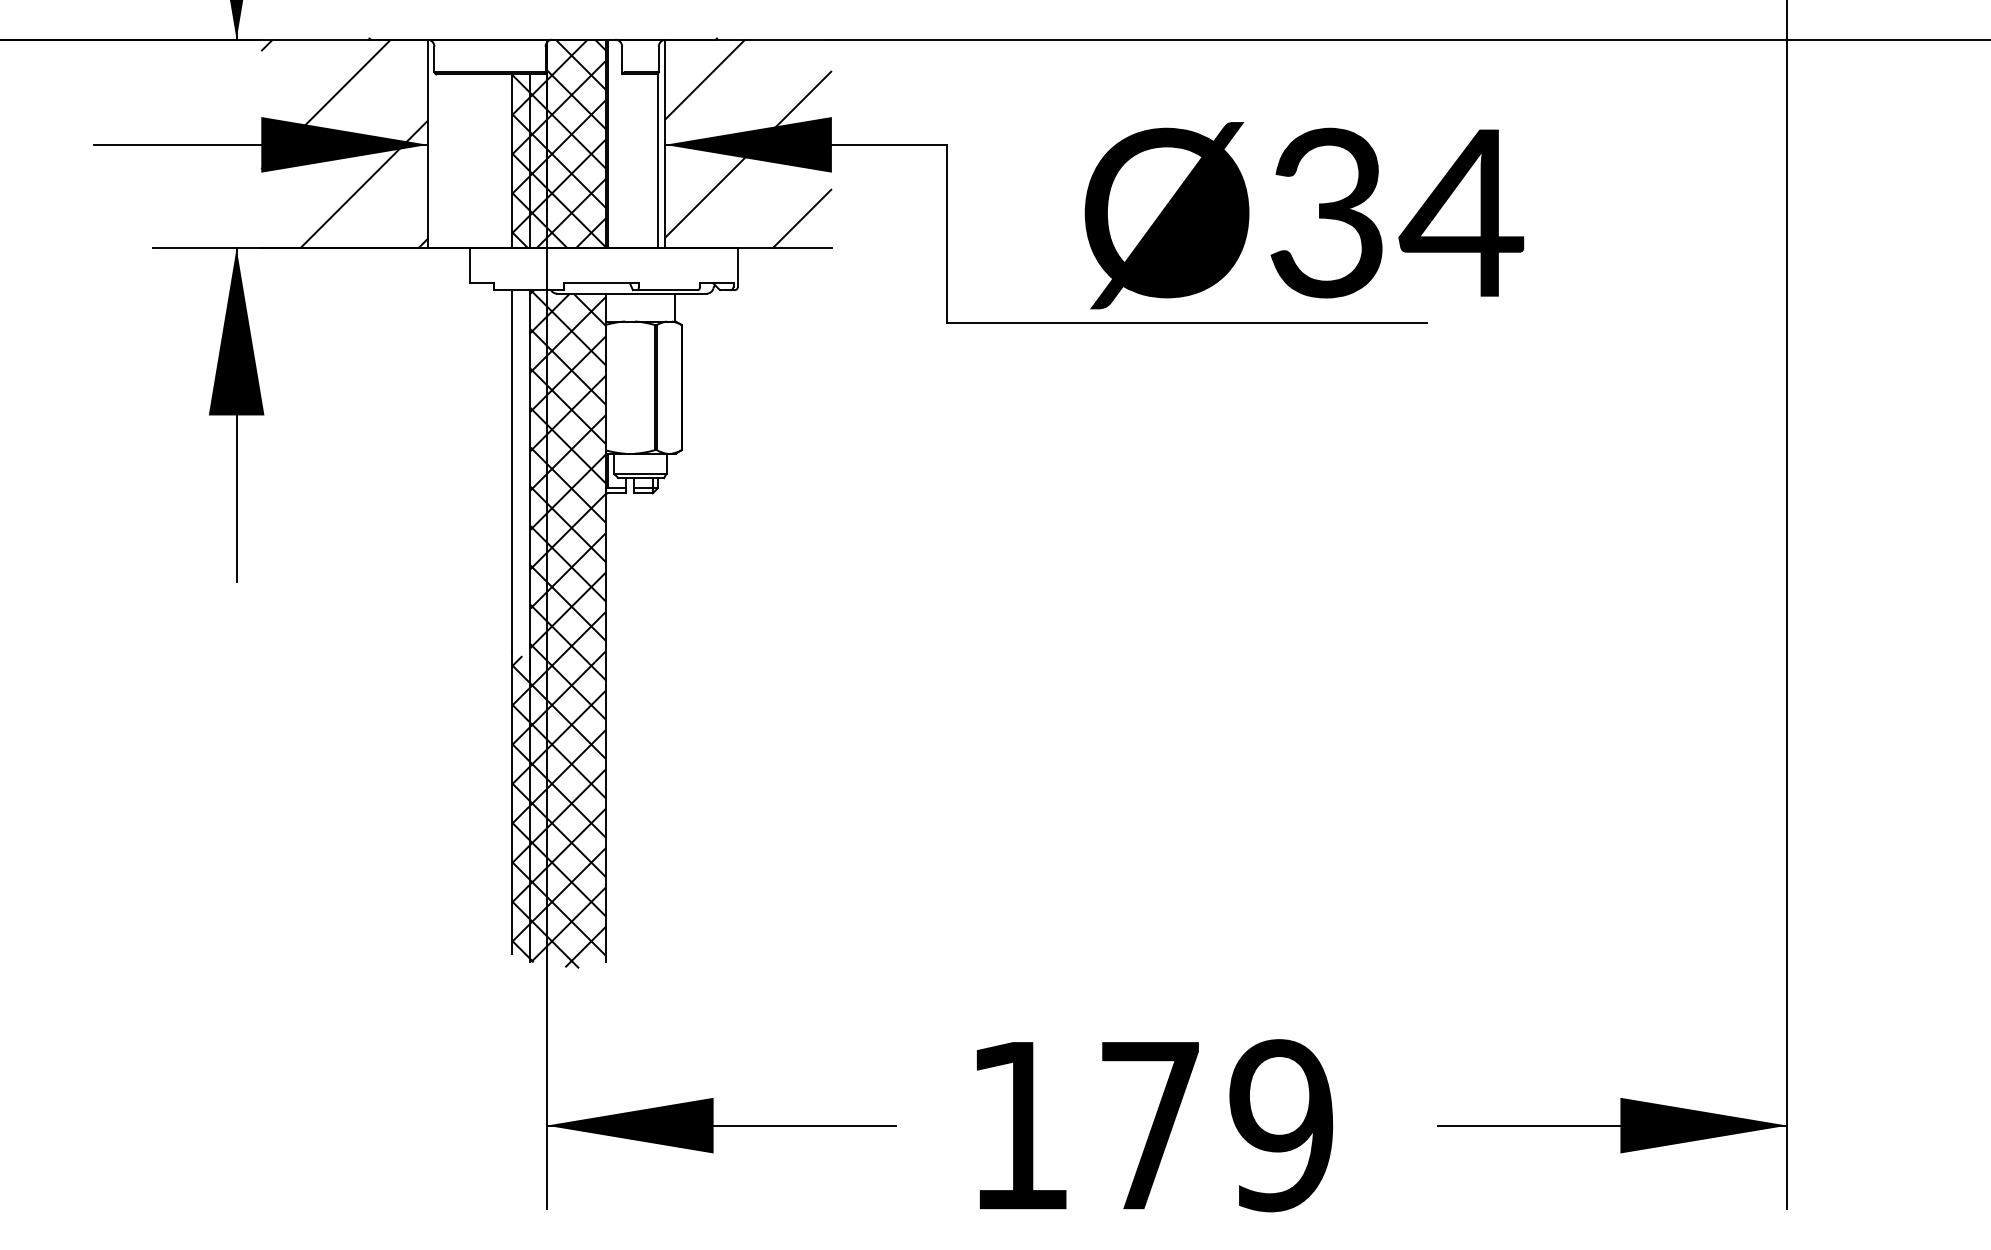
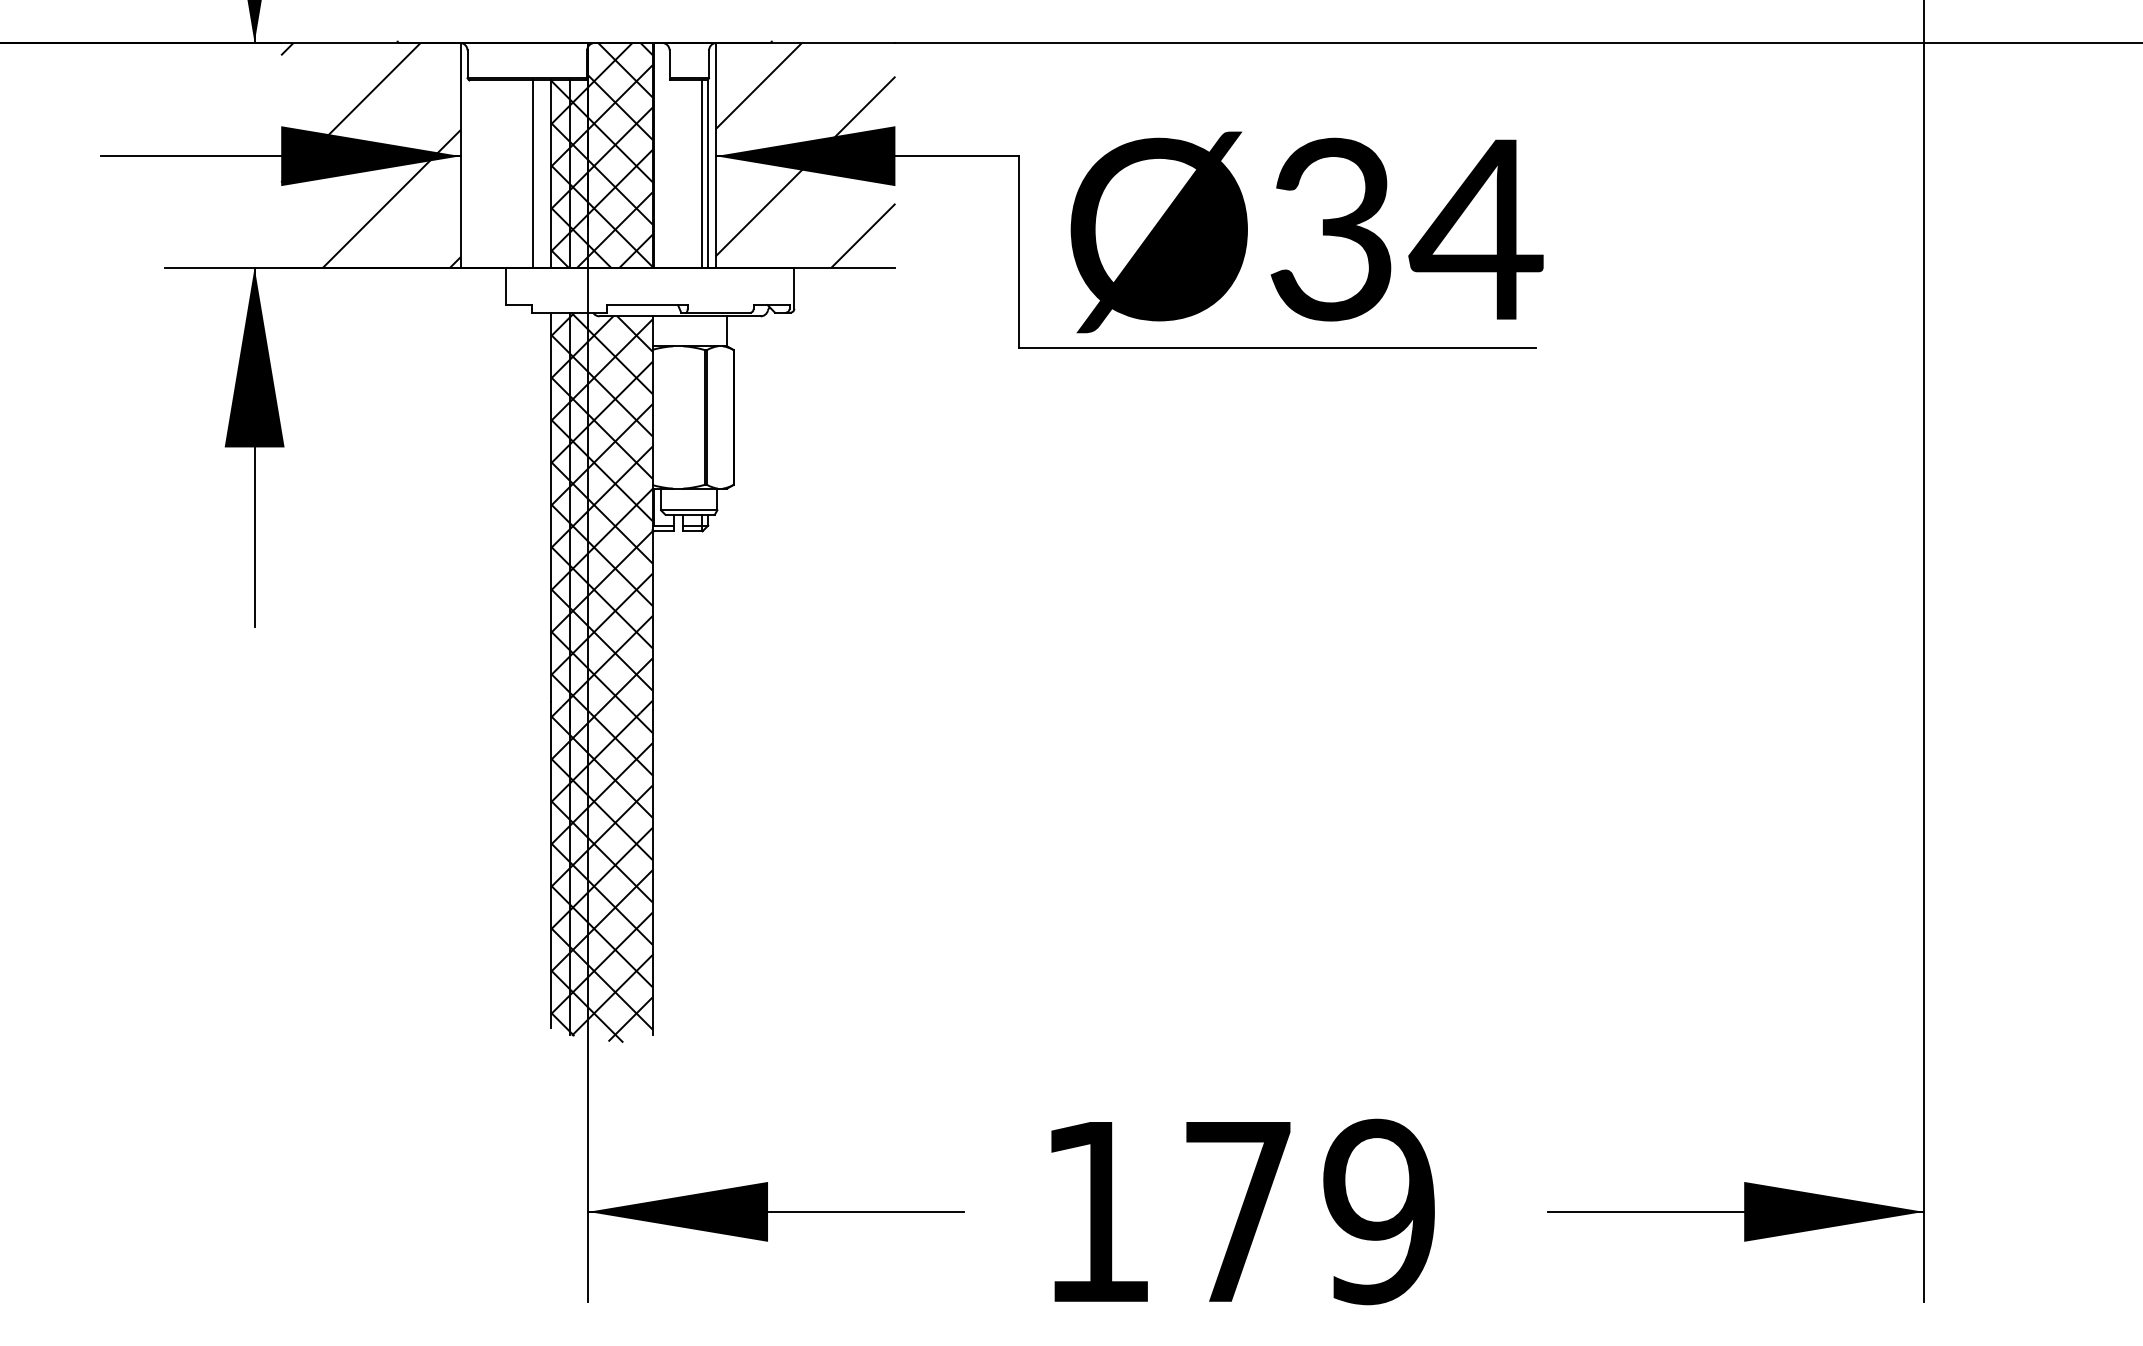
line: (495, 161) -> (533, 174), added
line: (652, 161) -> (702, 174), added
text: (1304, 215) -> (1307, 232), moved
hatch: (520, 475) -> (560, 512), added

